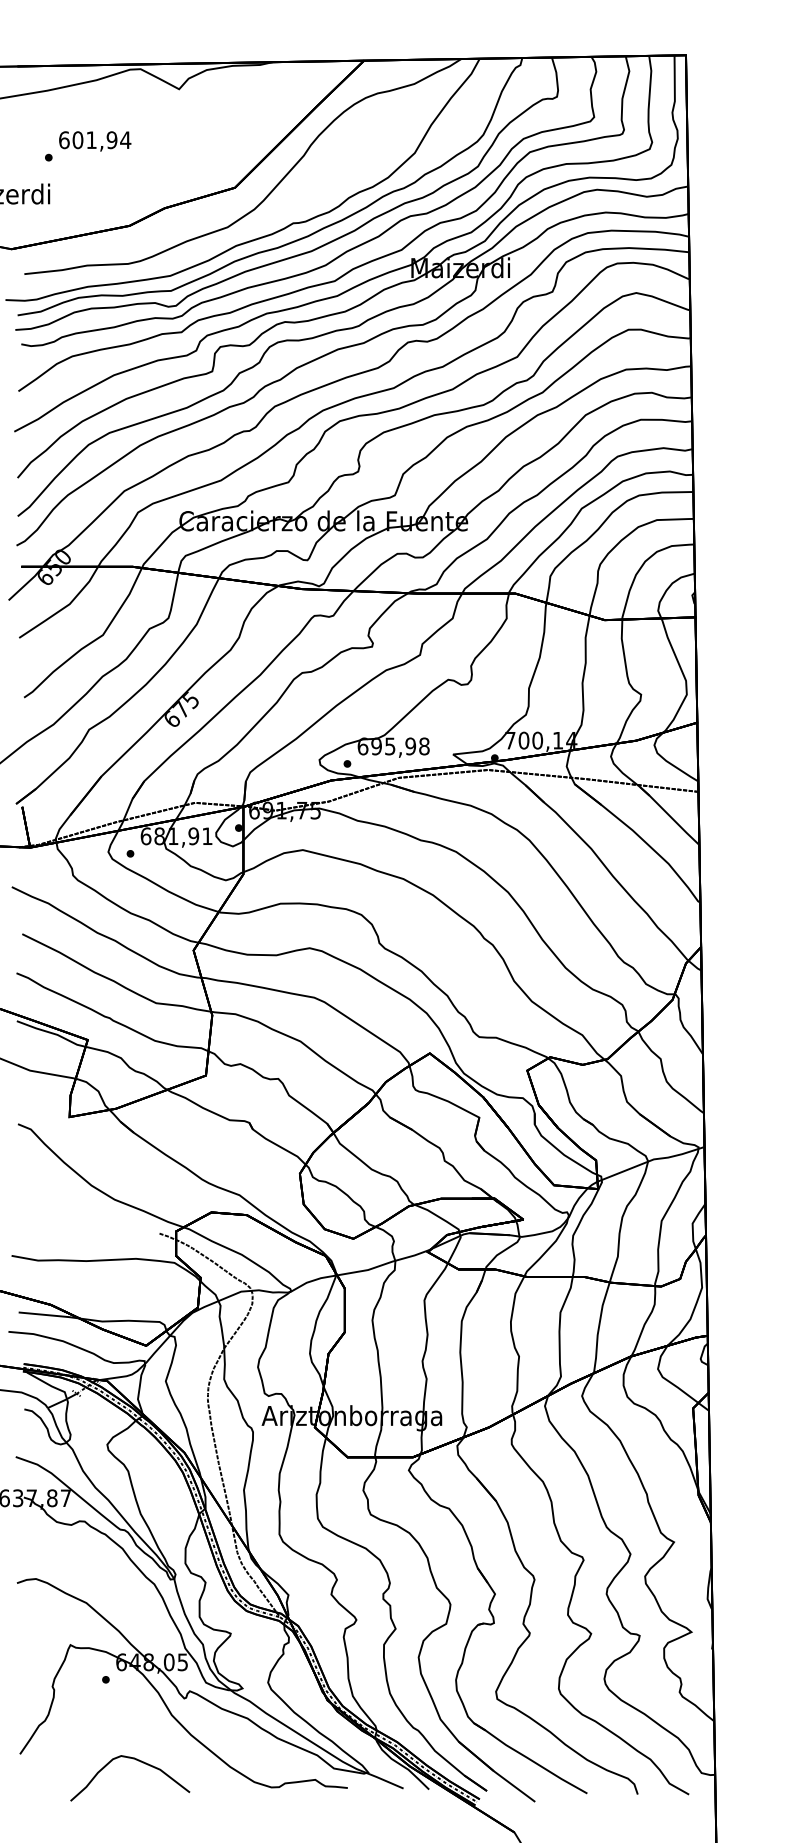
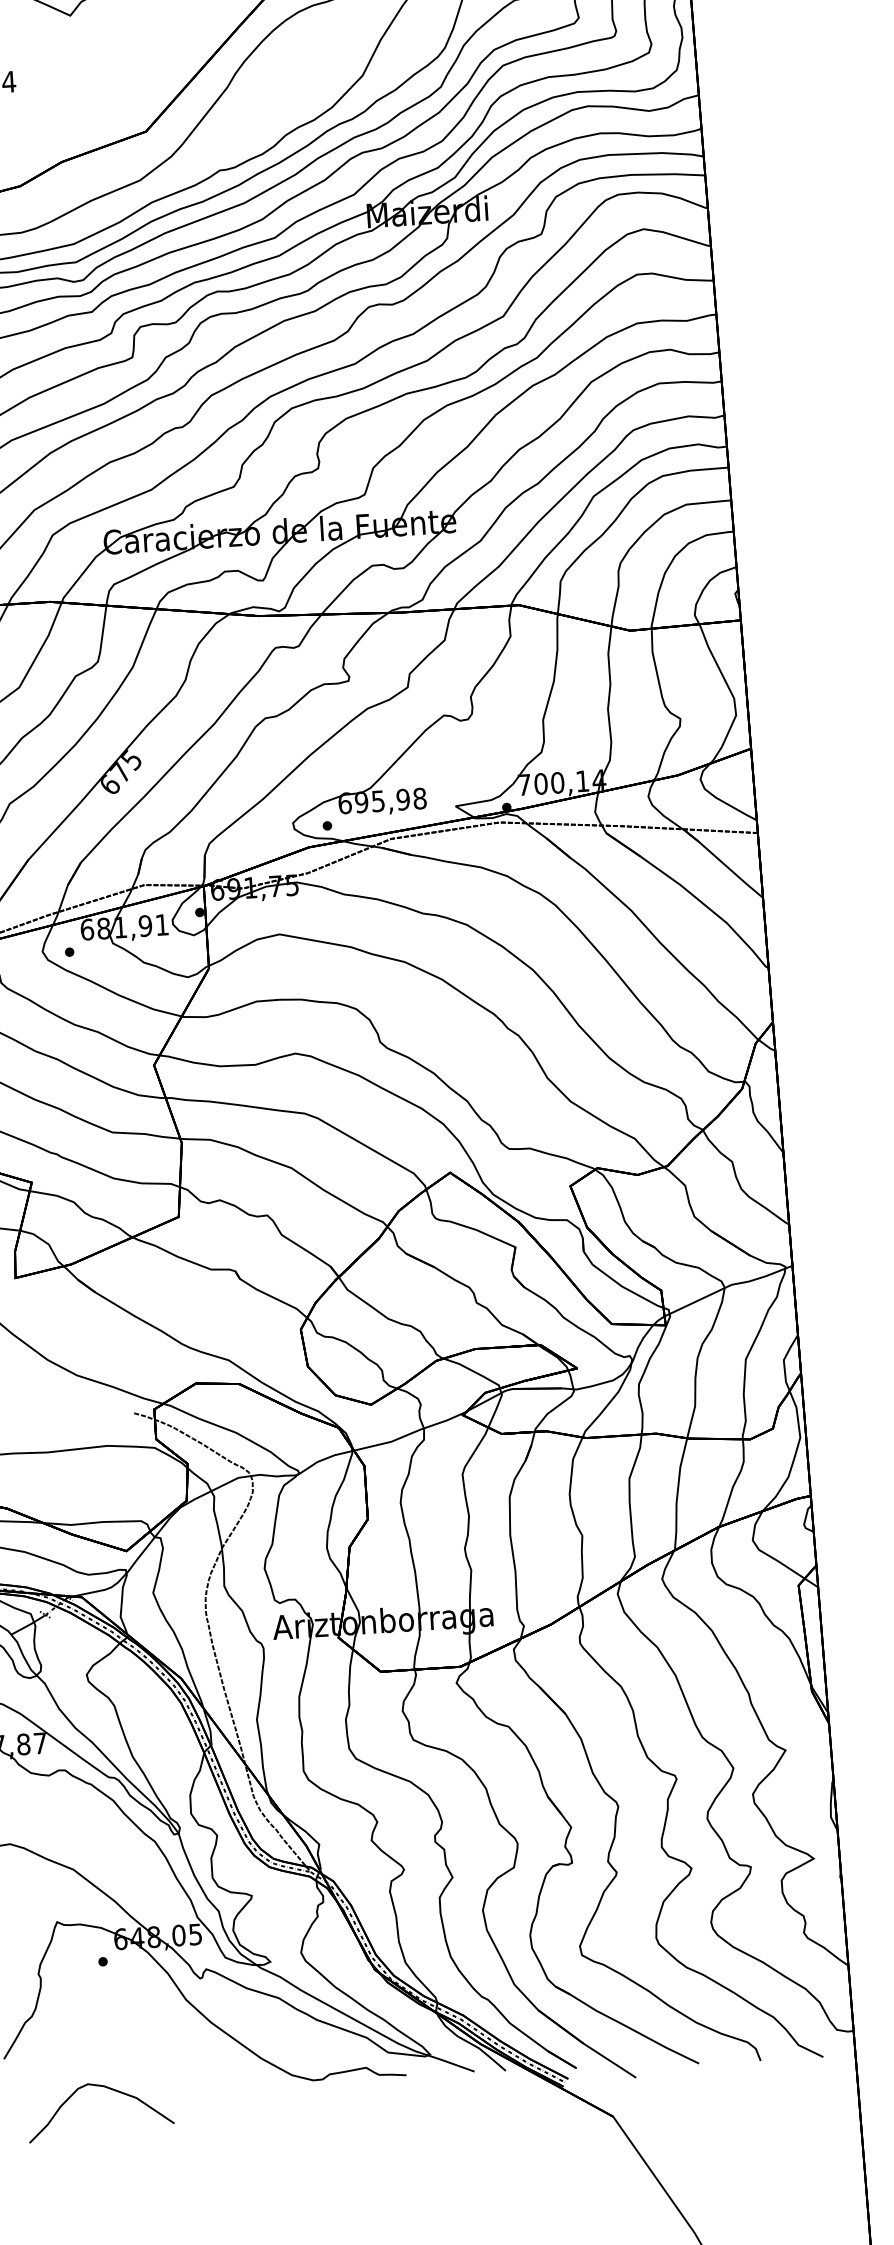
curve: (138, 1761) -> (109, 2089), moved

